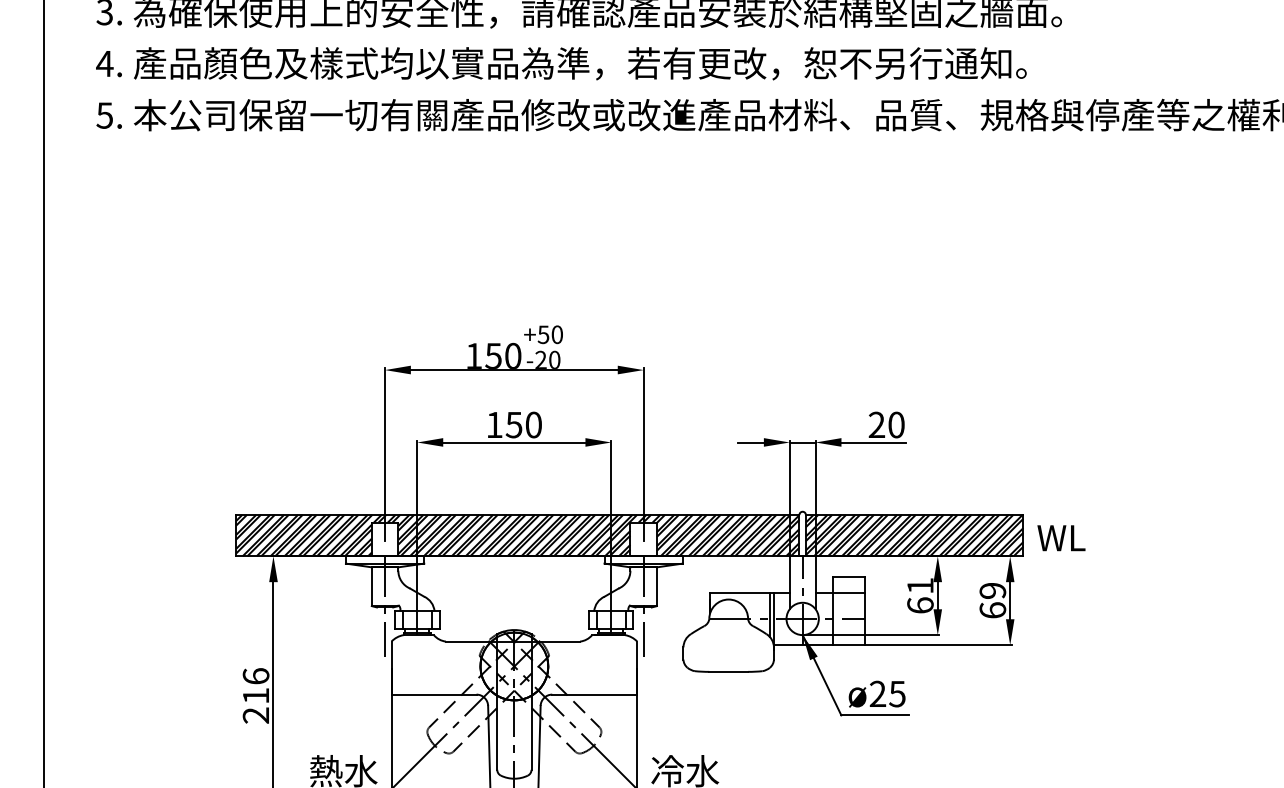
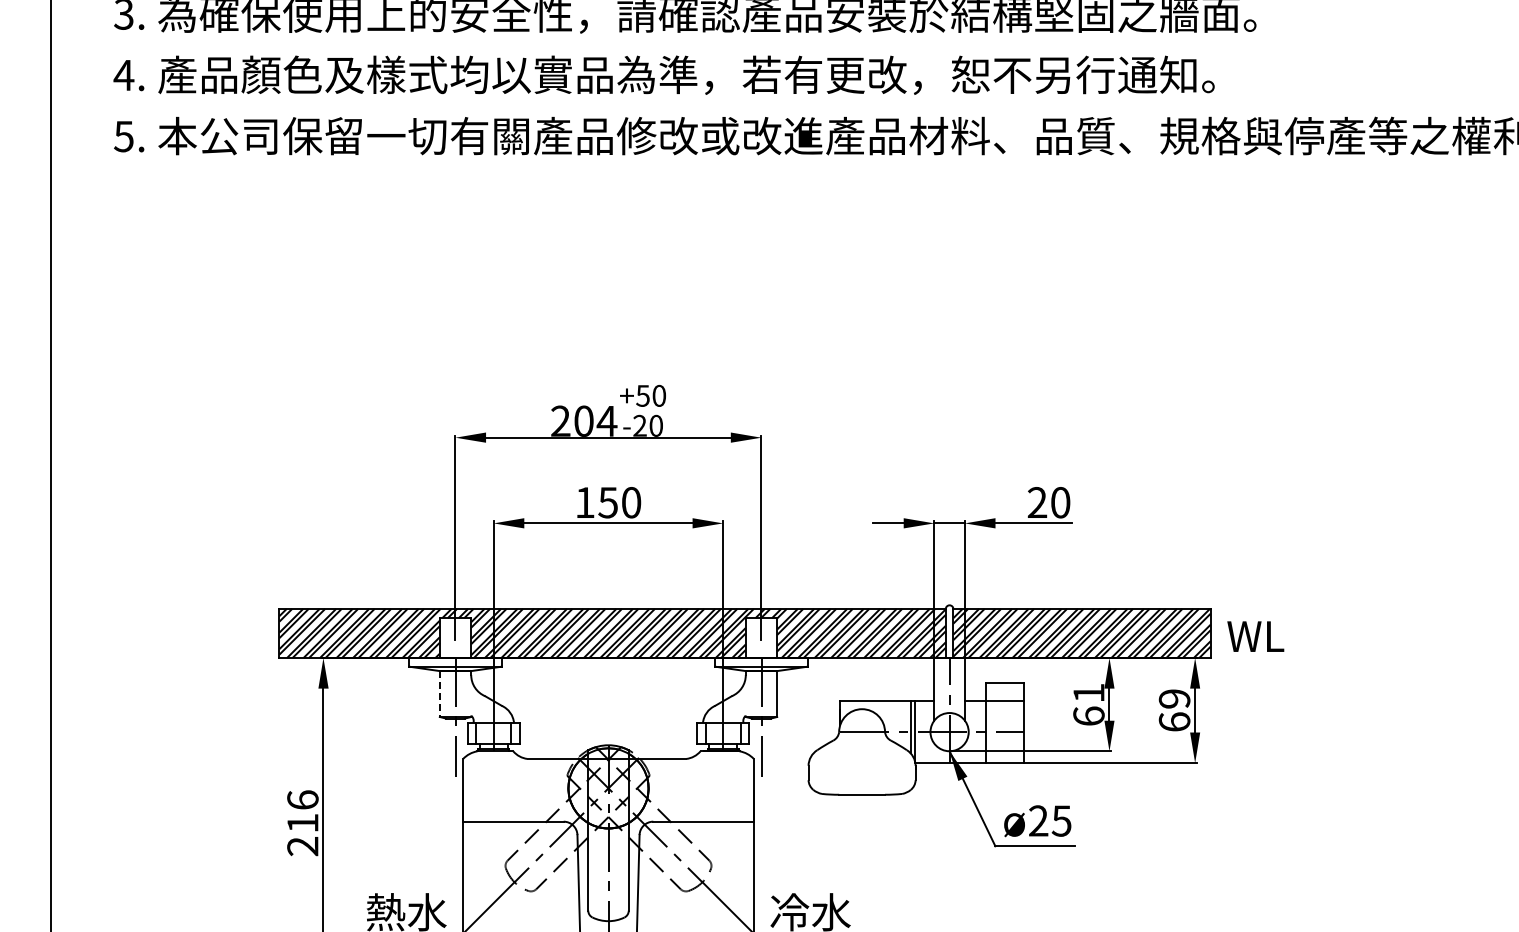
text: (494, 355) -> (584, 420), 150 -> 204
line: (371, 587) -> (439, 694), solid -> dashed

